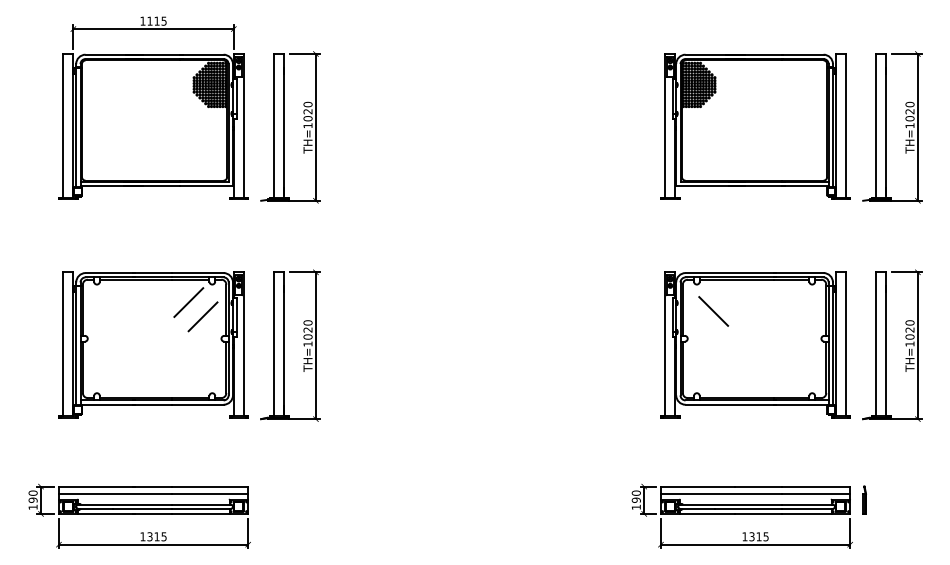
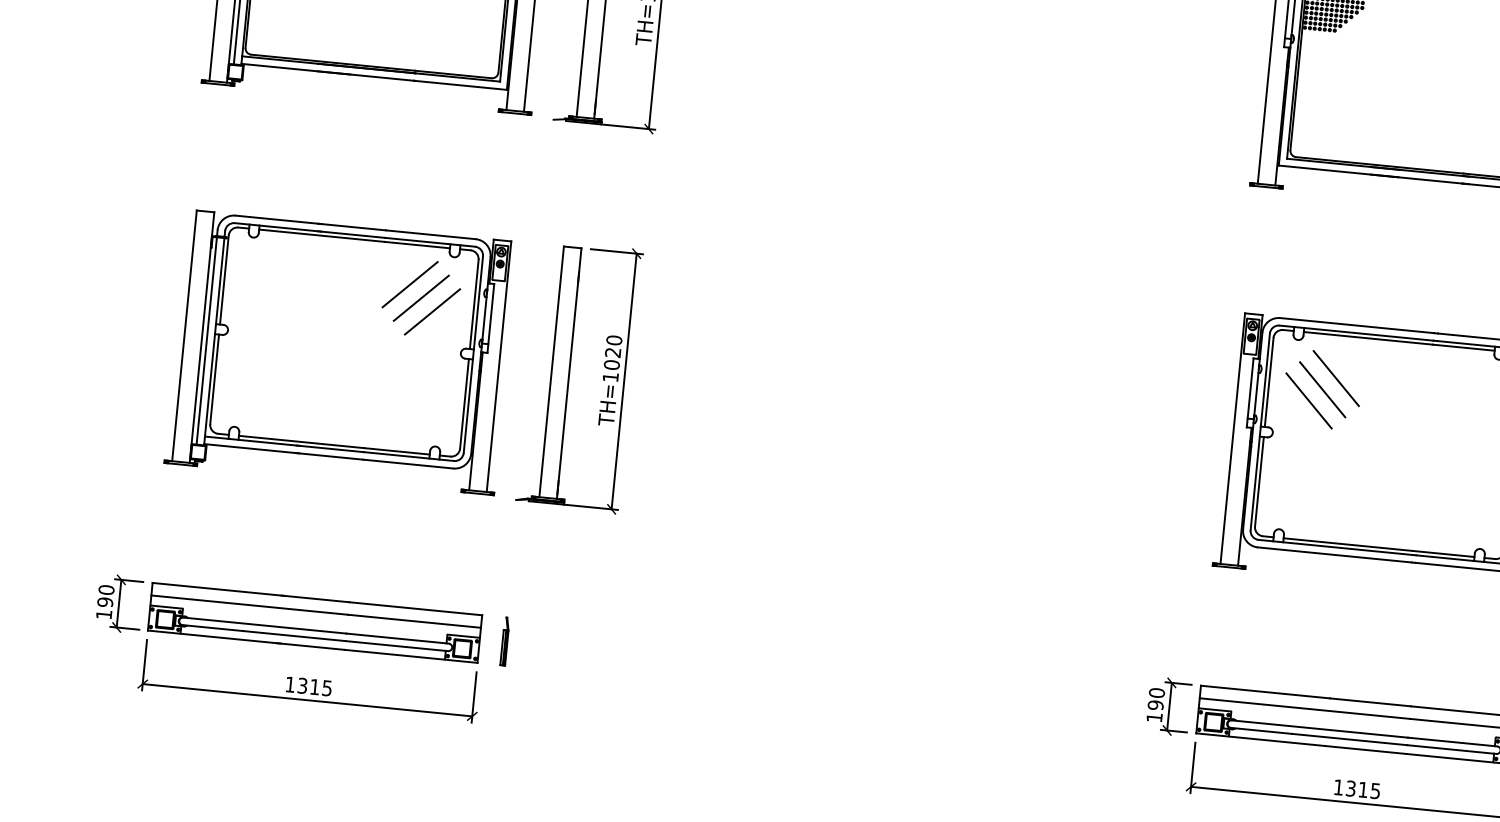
line: (720, 303) -> (1335, 377), added
line: (195, 309) -> (420, 297), added
line: (706, 318) -> (1308, 400), added
line: (262, 499) -> (504, 640), added

